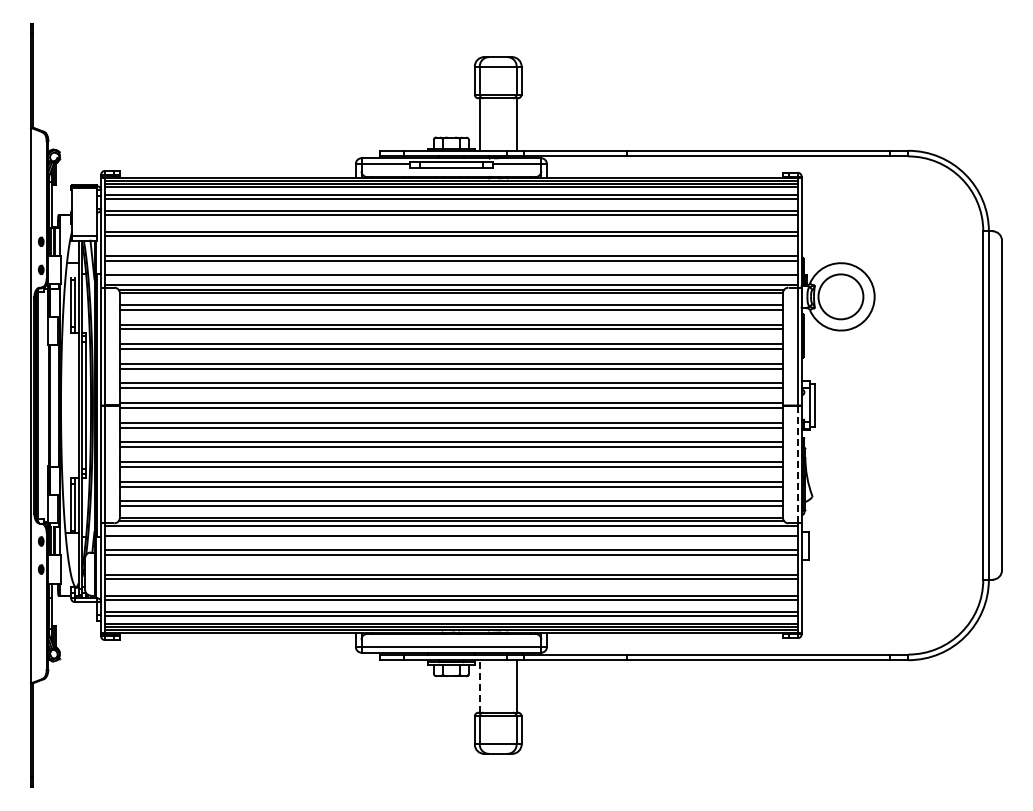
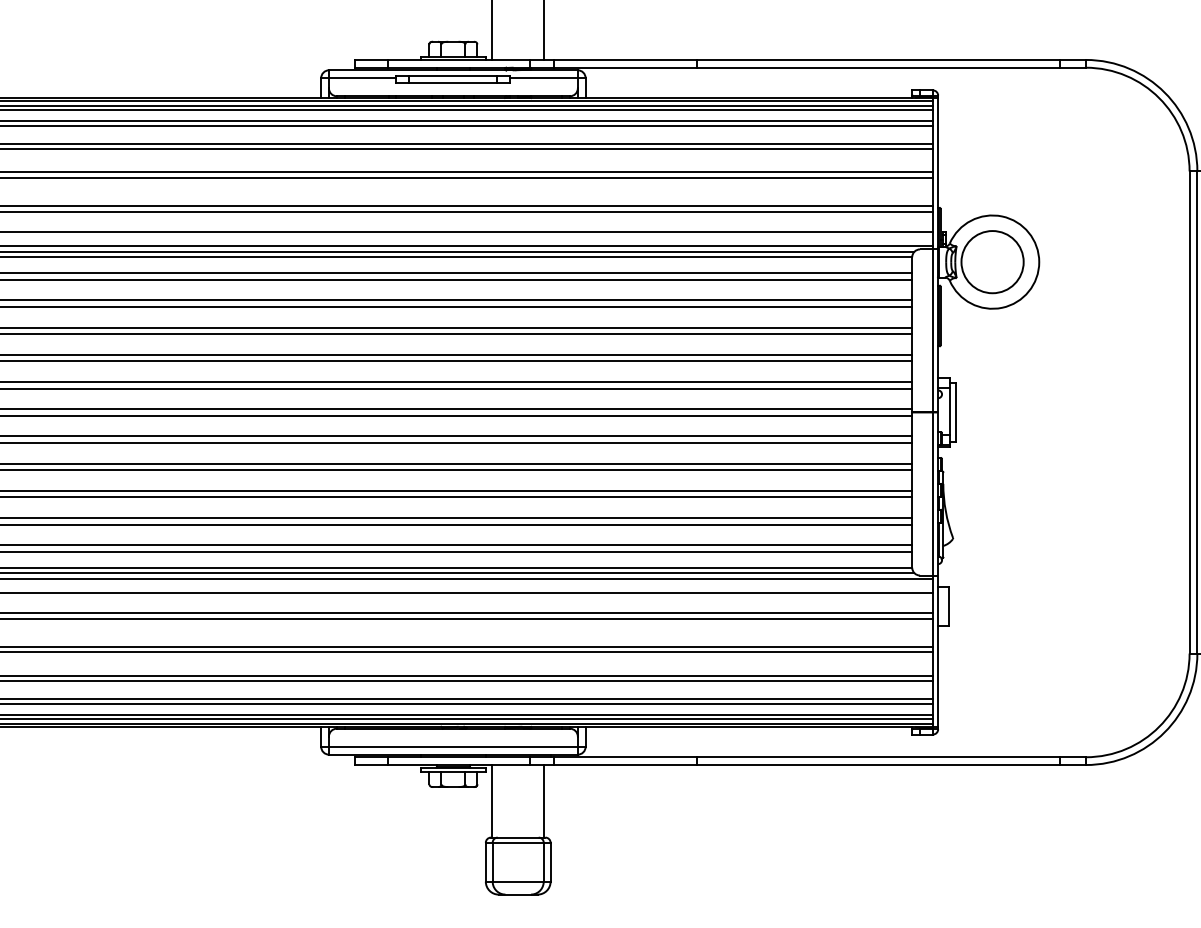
line: (797, 464) -> (932, 494), dashed -> solid
line: (479, 685) -> (492, 800), dashed -> solid

